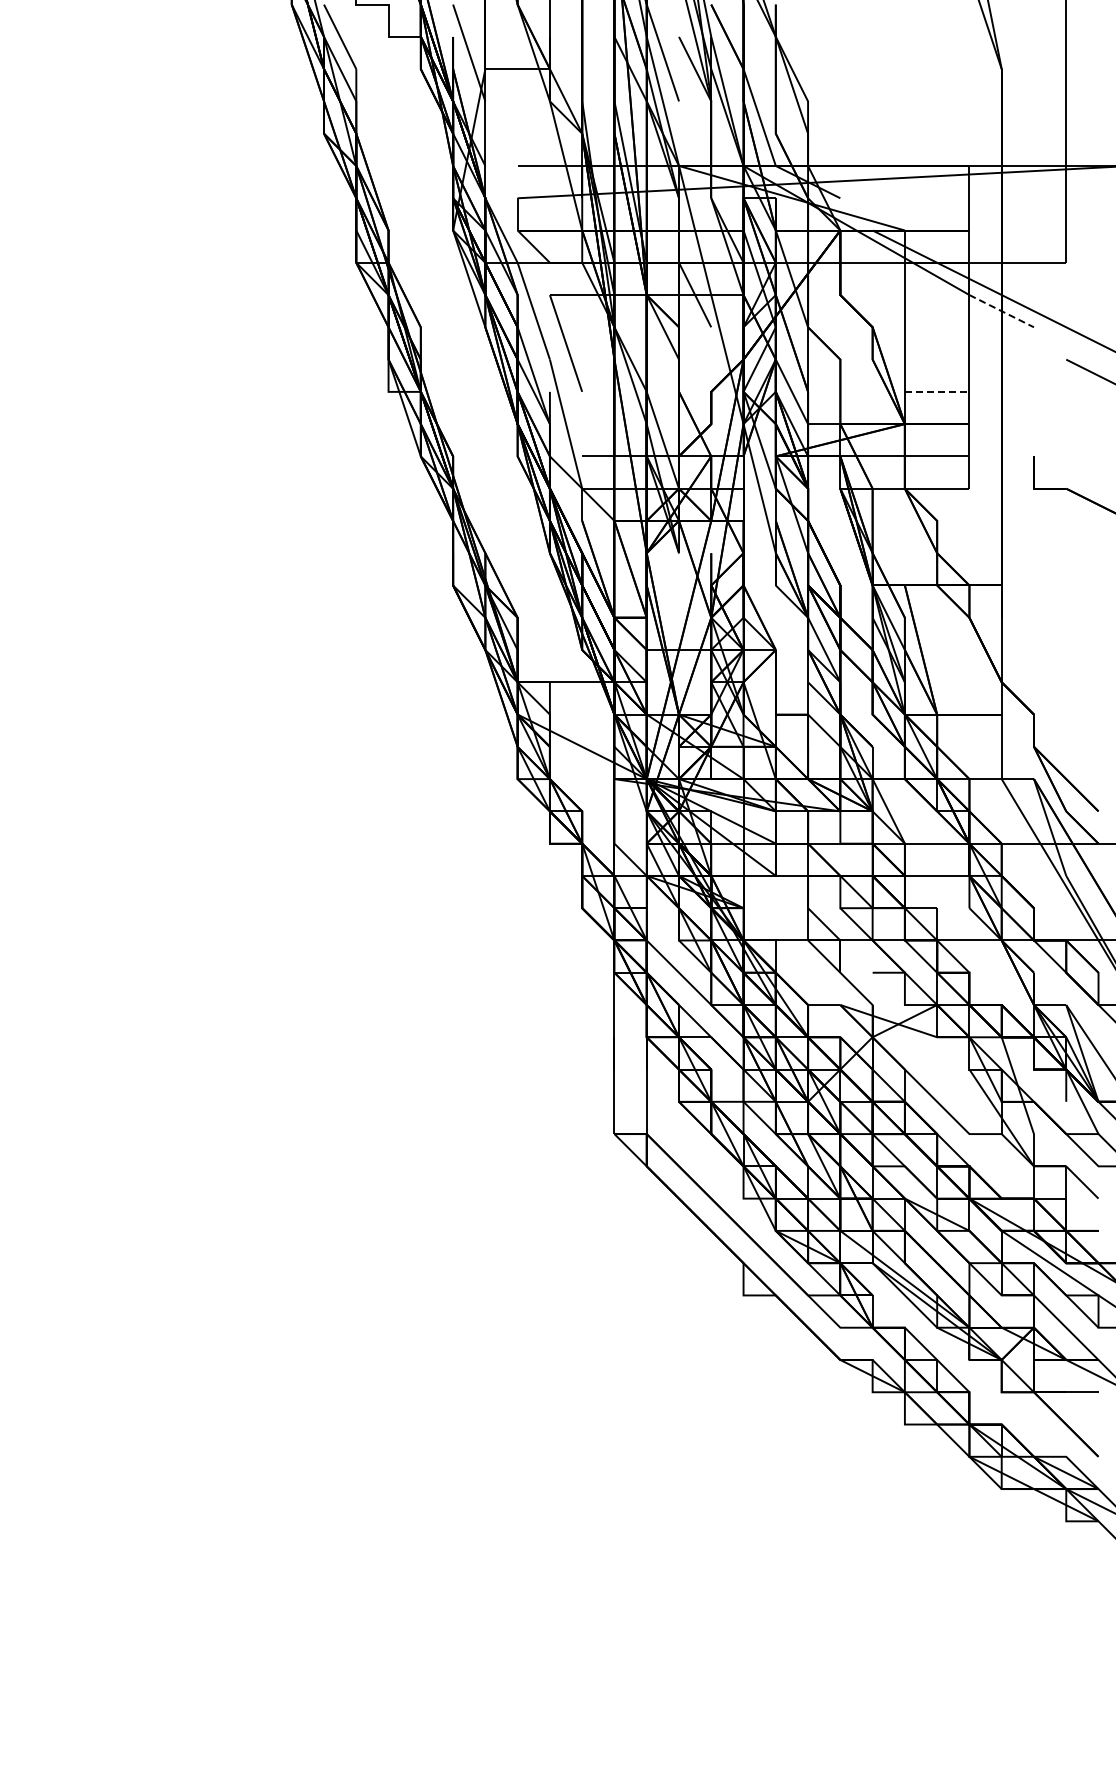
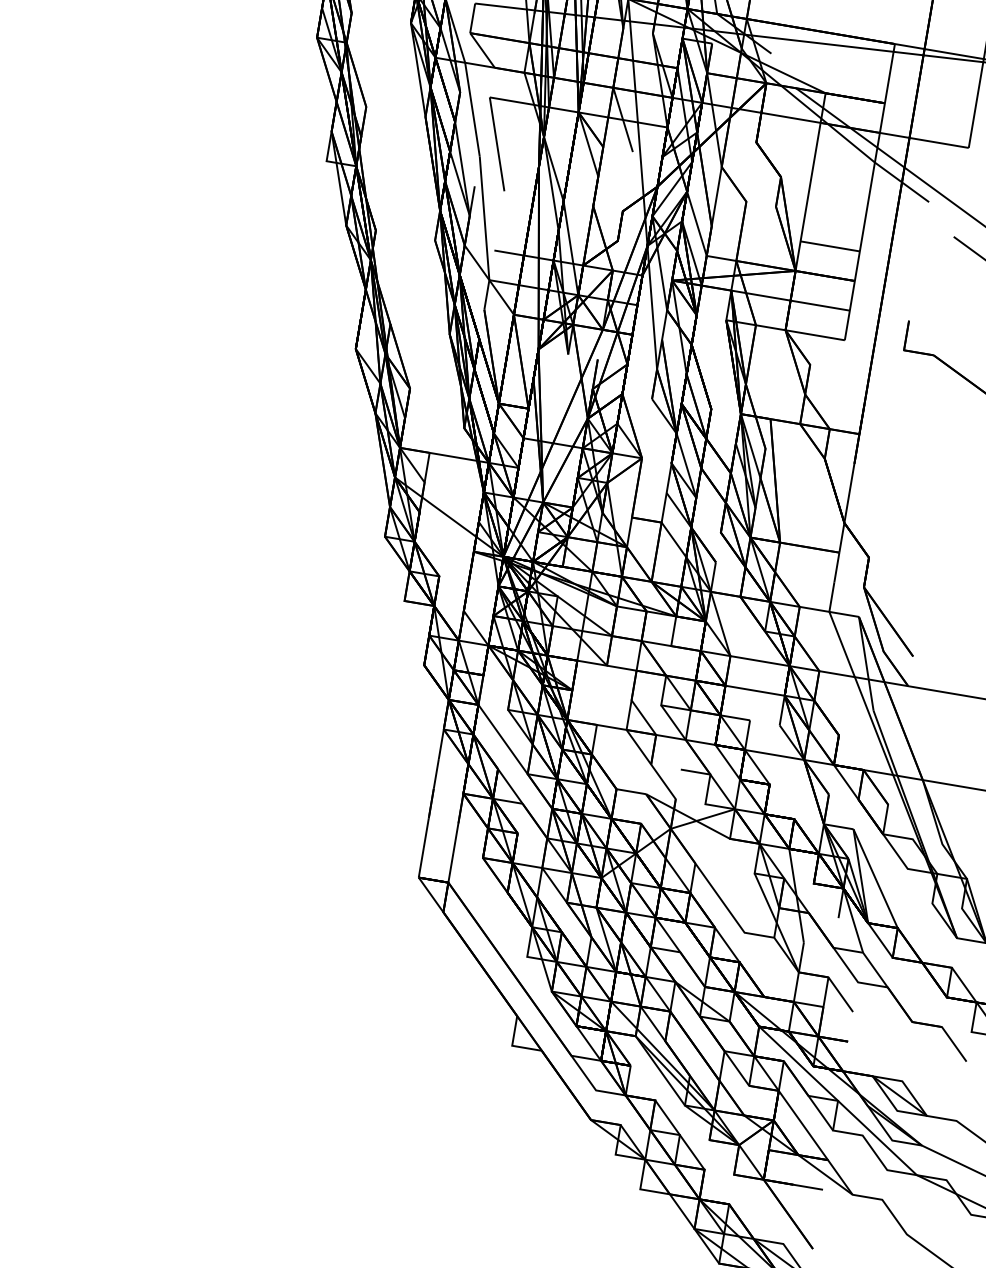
line: (1002, 311) -> (902, 182), dashed -> solid
line: (937, 391) -> (830, 246), dashed -> solid

